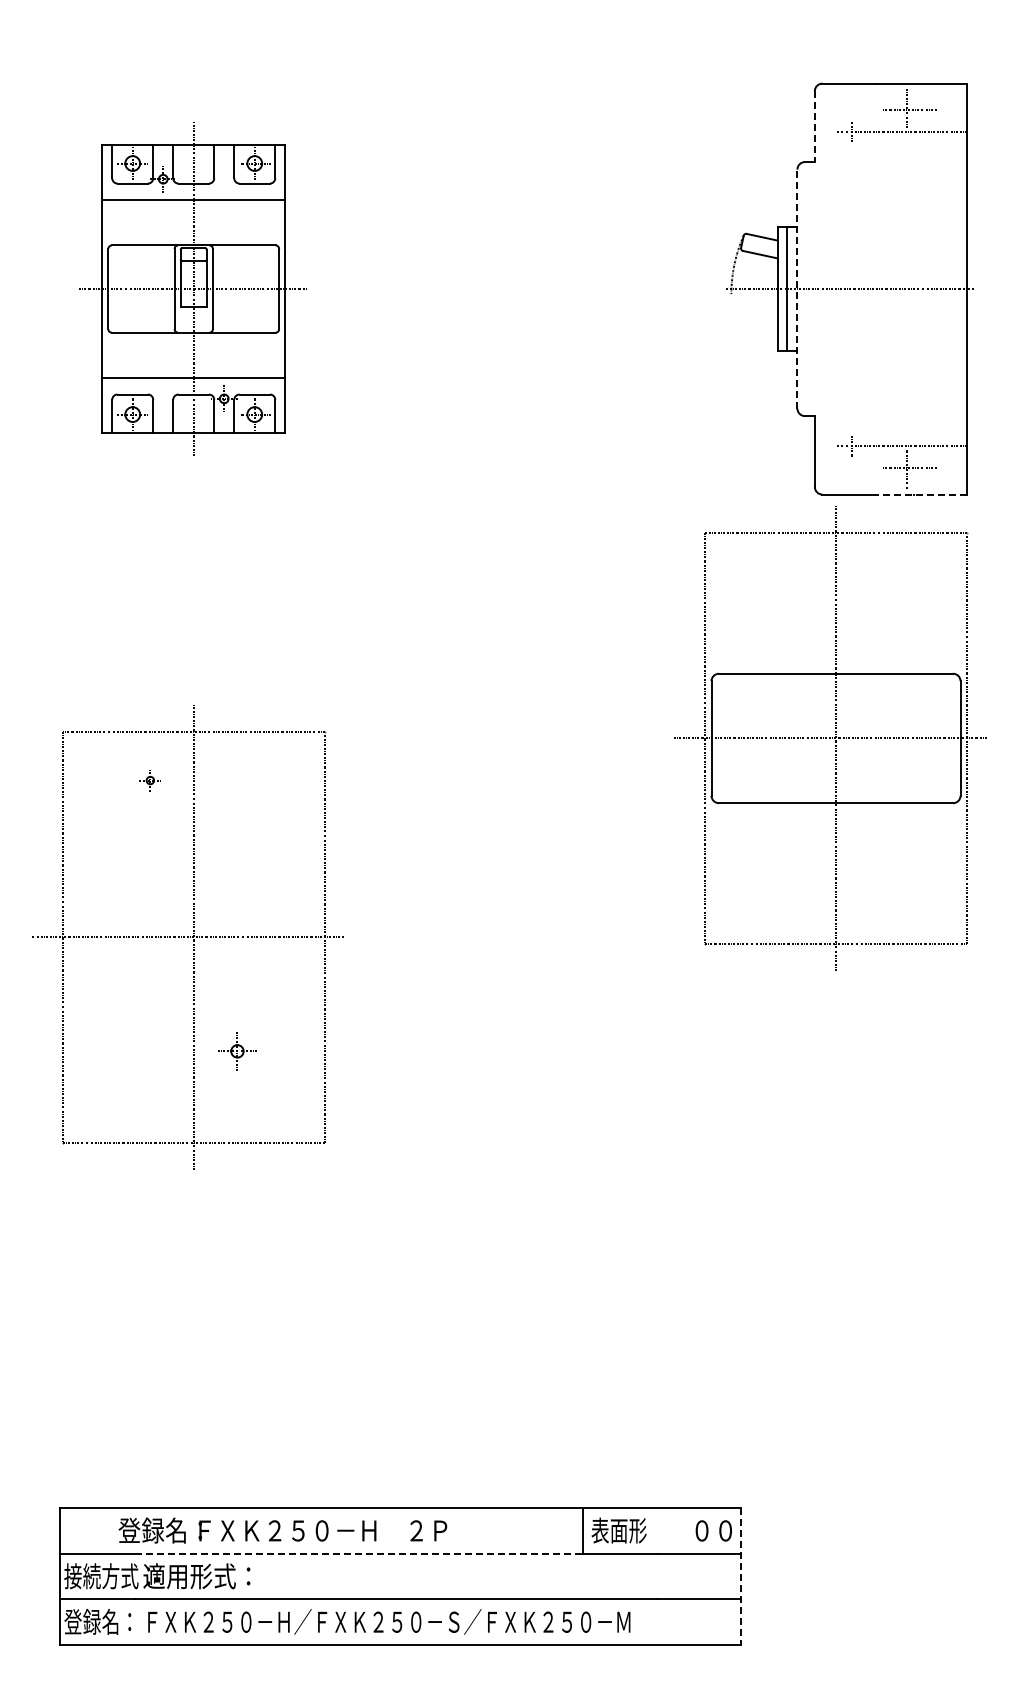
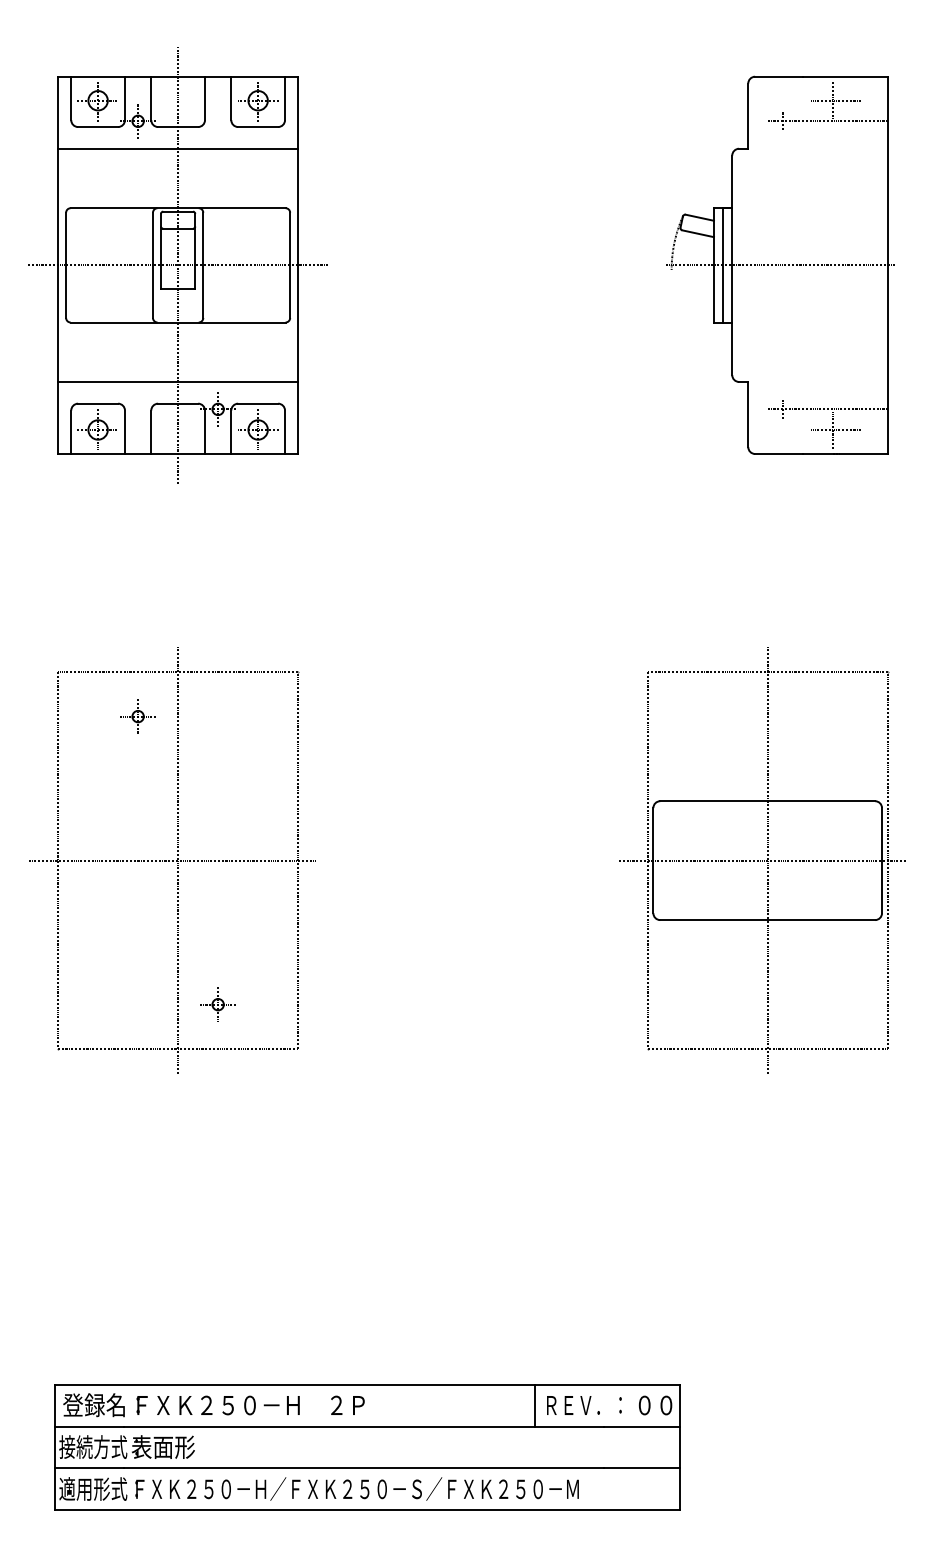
line: (814, 127) -> (747, 117), dashed -> solid
part: (193, 288) -> (177, 264), size x1.43
line: (797, 289) -> (732, 265), dashed -> solid
line: (920, 494) -> (845, 453), dashed -> solid
part: (830, 738) -> (762, 860), moved
part: (150, 780) -> (138, 716), size x1.67
part: (237, 1051) -> (218, 1004), moved
text: (282, 1530) -> (213, 1405), moved
text: (634, 1530) -> (582, 1405), 表面形 -> ＲＥＶ．：
line: (359, 1553) -> (330, 1426), dashed -> solid
text: (196, 1576) -> (180, 1447), 適用形式： -> 表面形
line: (740, 1577) -> (679, 1448), dashed -> solid
text: (106, 1621) -> (97, 1488), 登録名： -> 適用形式：

